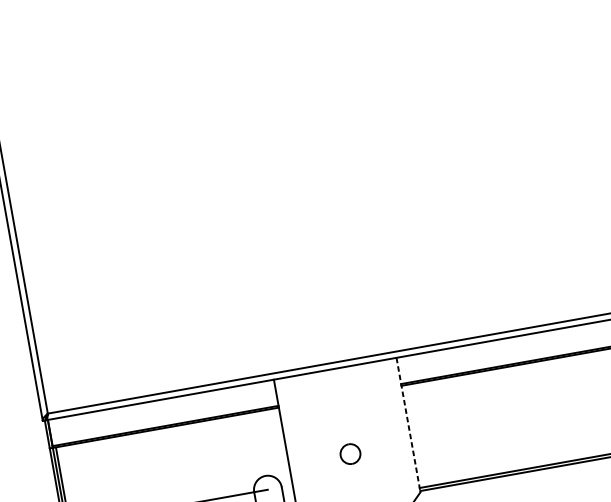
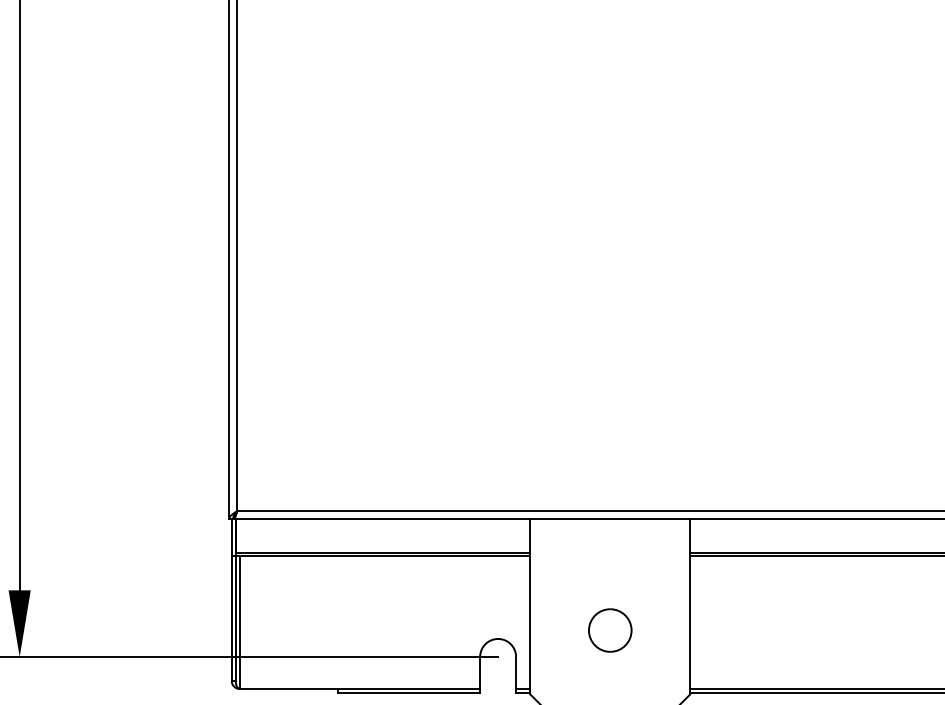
line: (408, 424) -> (690, 606), dashed -> solid
part: (350, 454) -> (610, 630), size x1.67

